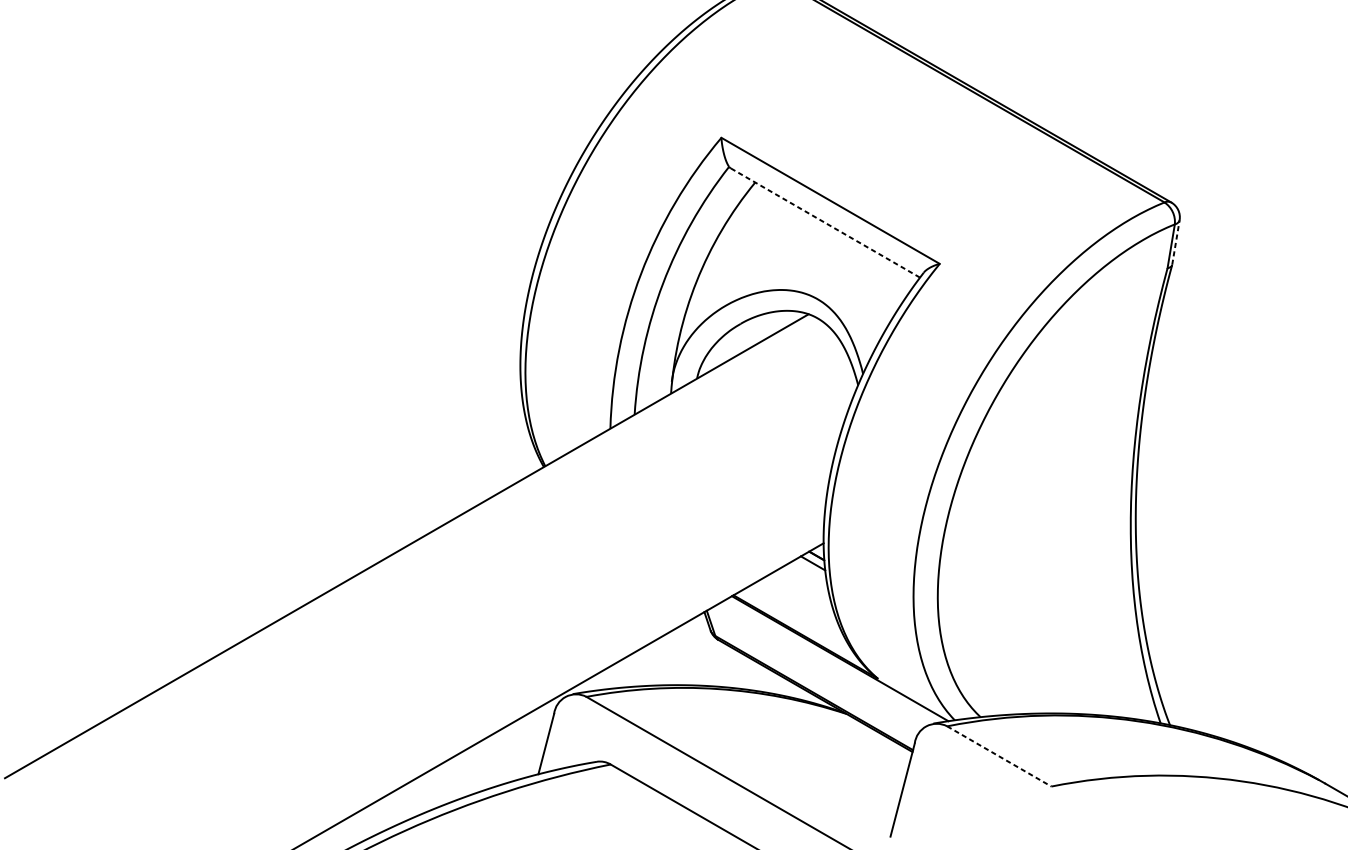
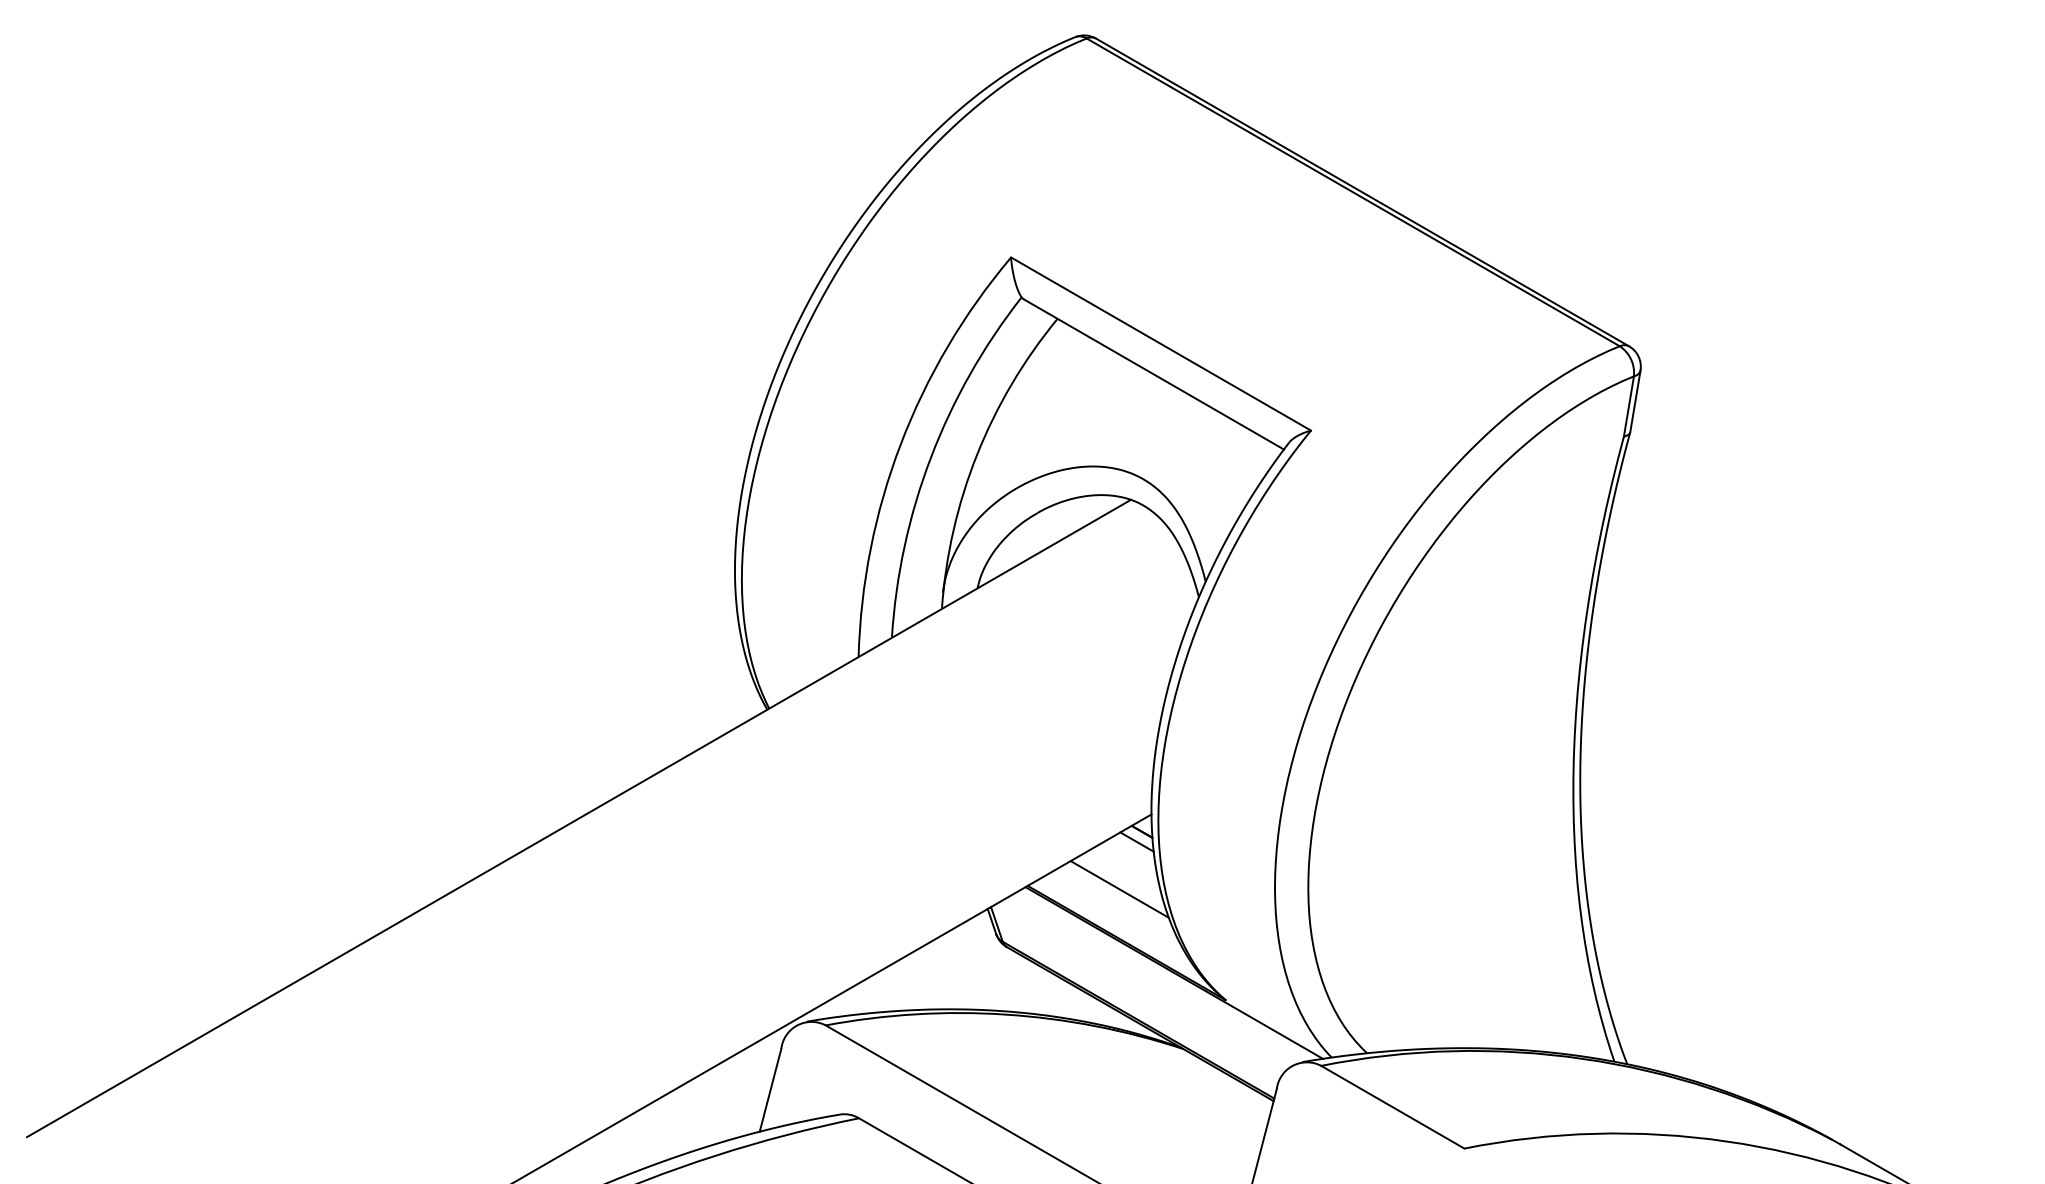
line: (825, 223) -> (1154, 374), dashed -> solid
line: (1175, 241) -> (1635, 400), dashed -> solid
line: (800, 597) -> (1119, 889), added
line: (999, 756) -> (1392, 1107), dashed -> solid

